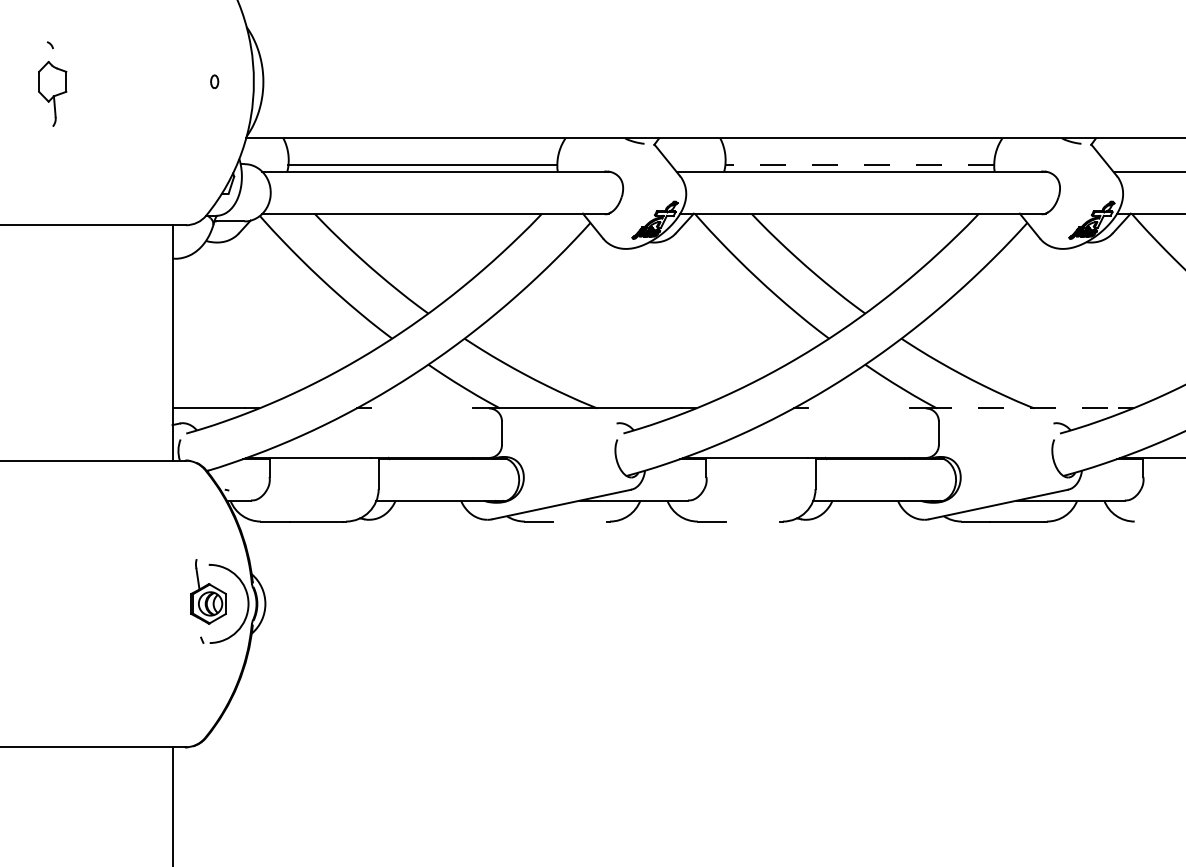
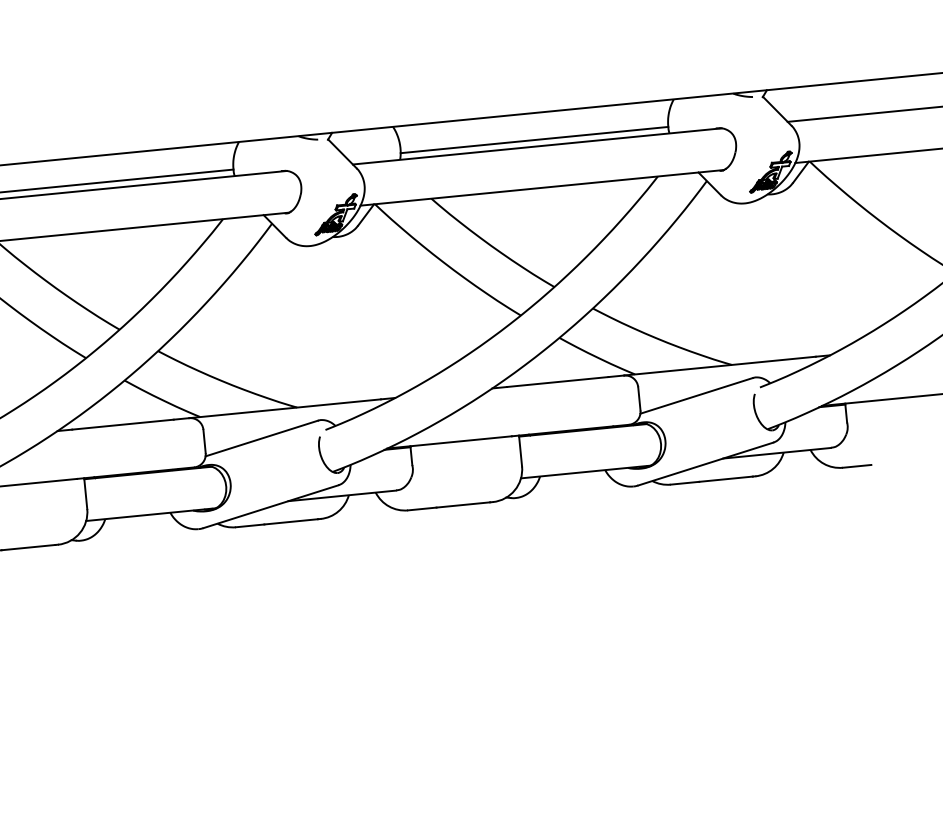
line: (859, 165) -> (534, 140), dashed -> solid
line: (422, 408) -> (123, 424), added
line: (859, 408) -> (557, 382), added
line: (1022, 408) -> (720, 366), dashed -> solid
line: (558, 435) -> (261, 438), added
line: (995, 435) -> (695, 395), added
line: (580, 521) -> (291, 521), added
line: (753, 521) -> (463, 504), added
line: (1148, 521) -> (856, 466), added

